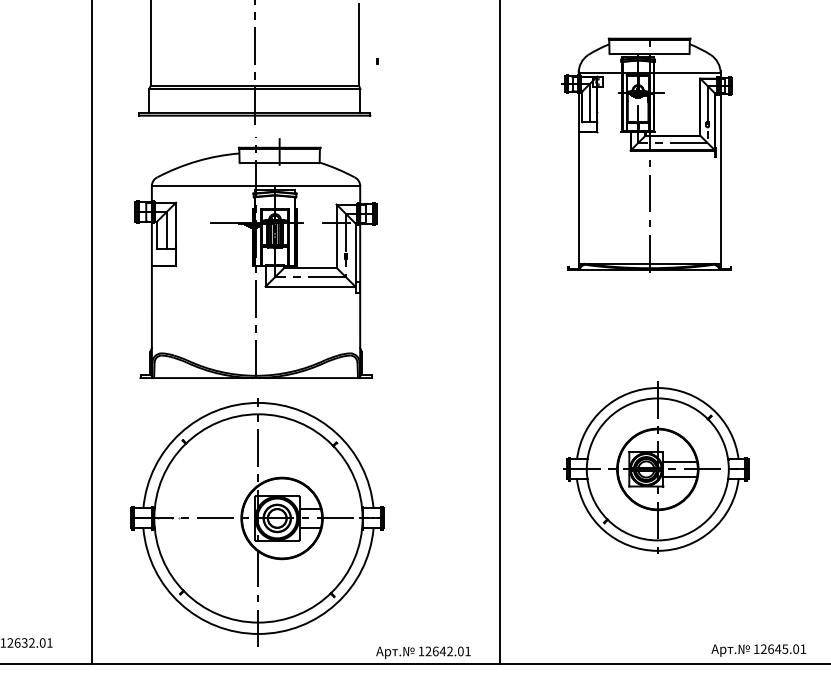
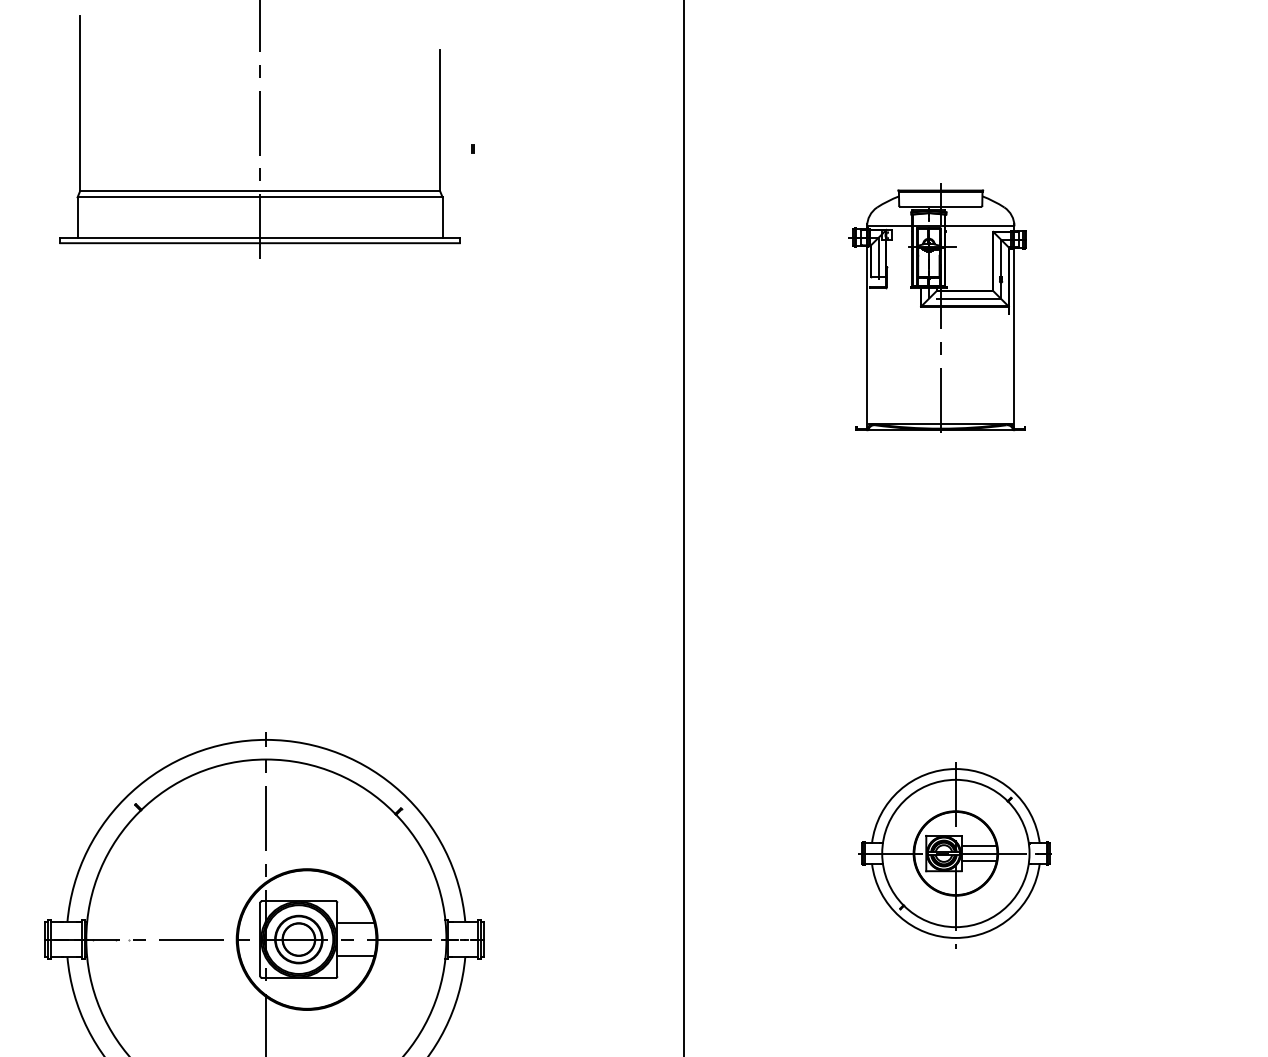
part: (646, 154) -> (937, 310), size x0.6
part: (255, 257) -> (261, 488), removed
part: (656, 467) -> (954, 851), size x0.6

